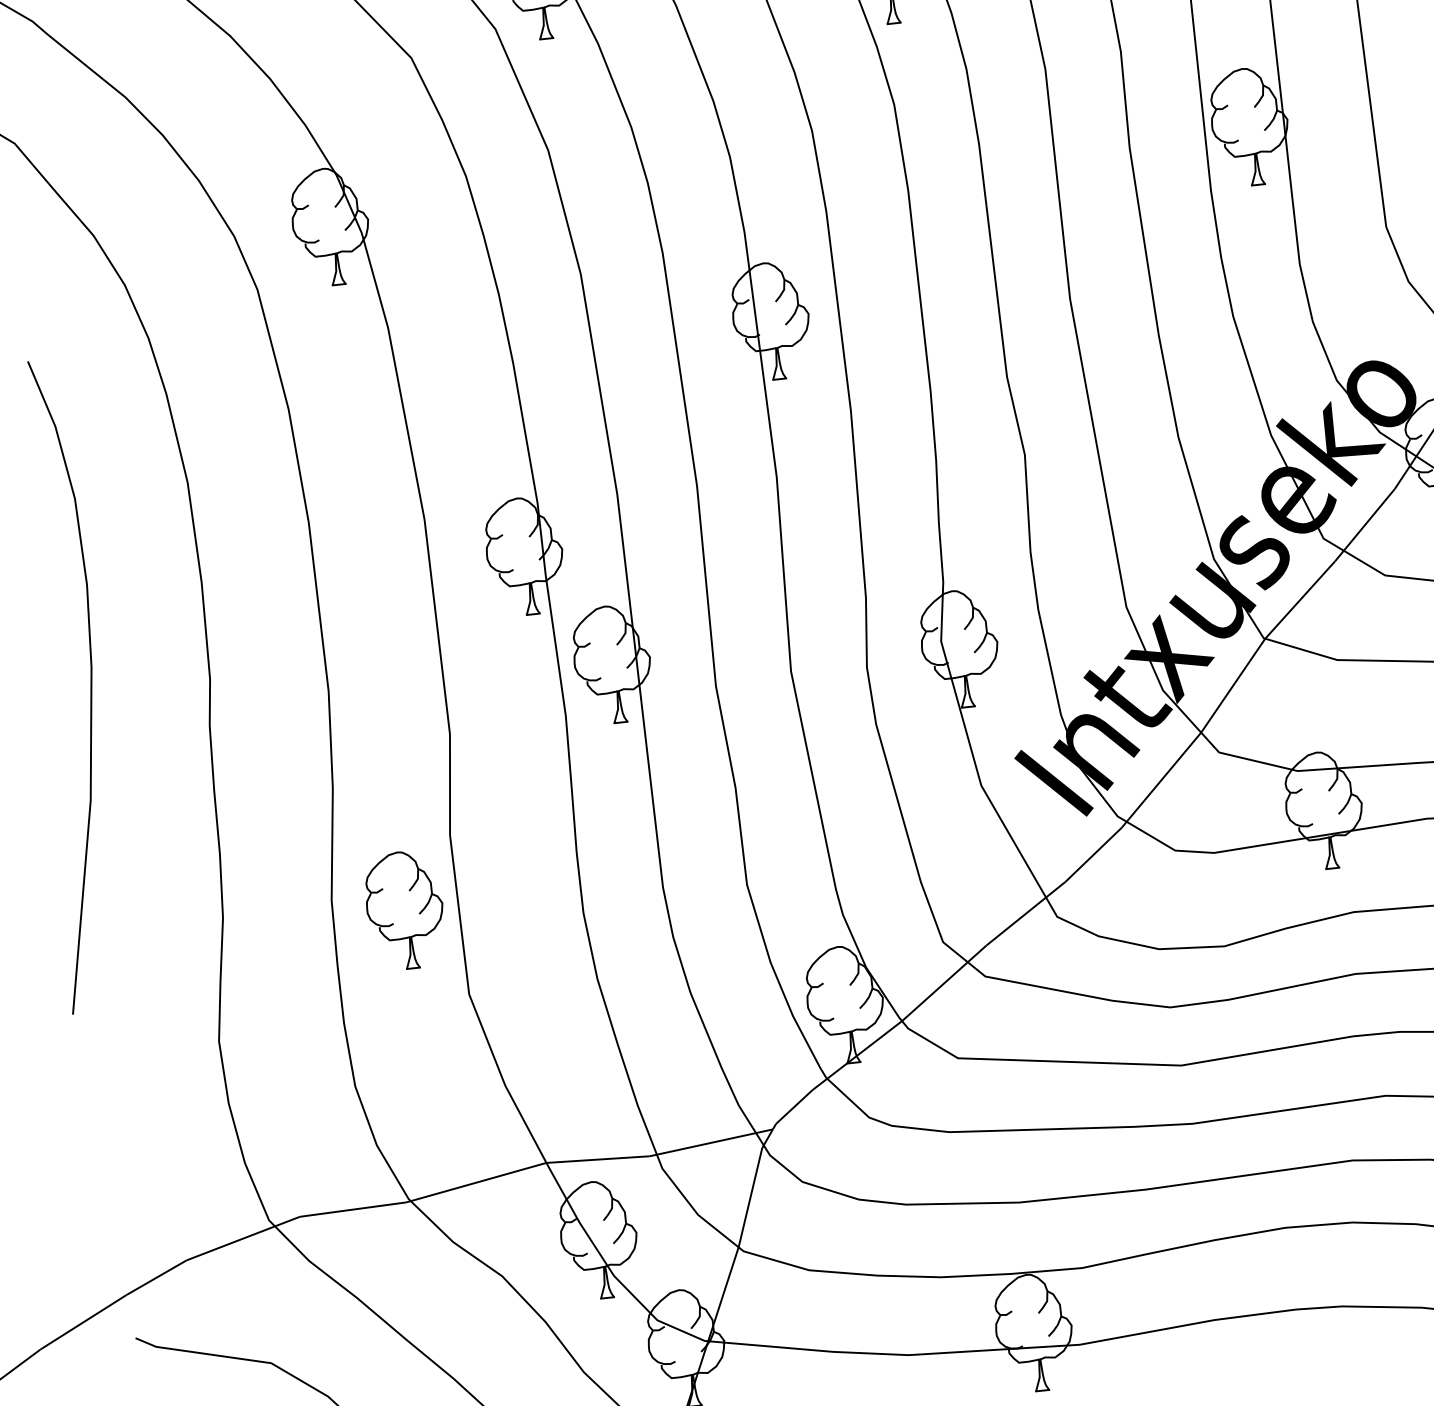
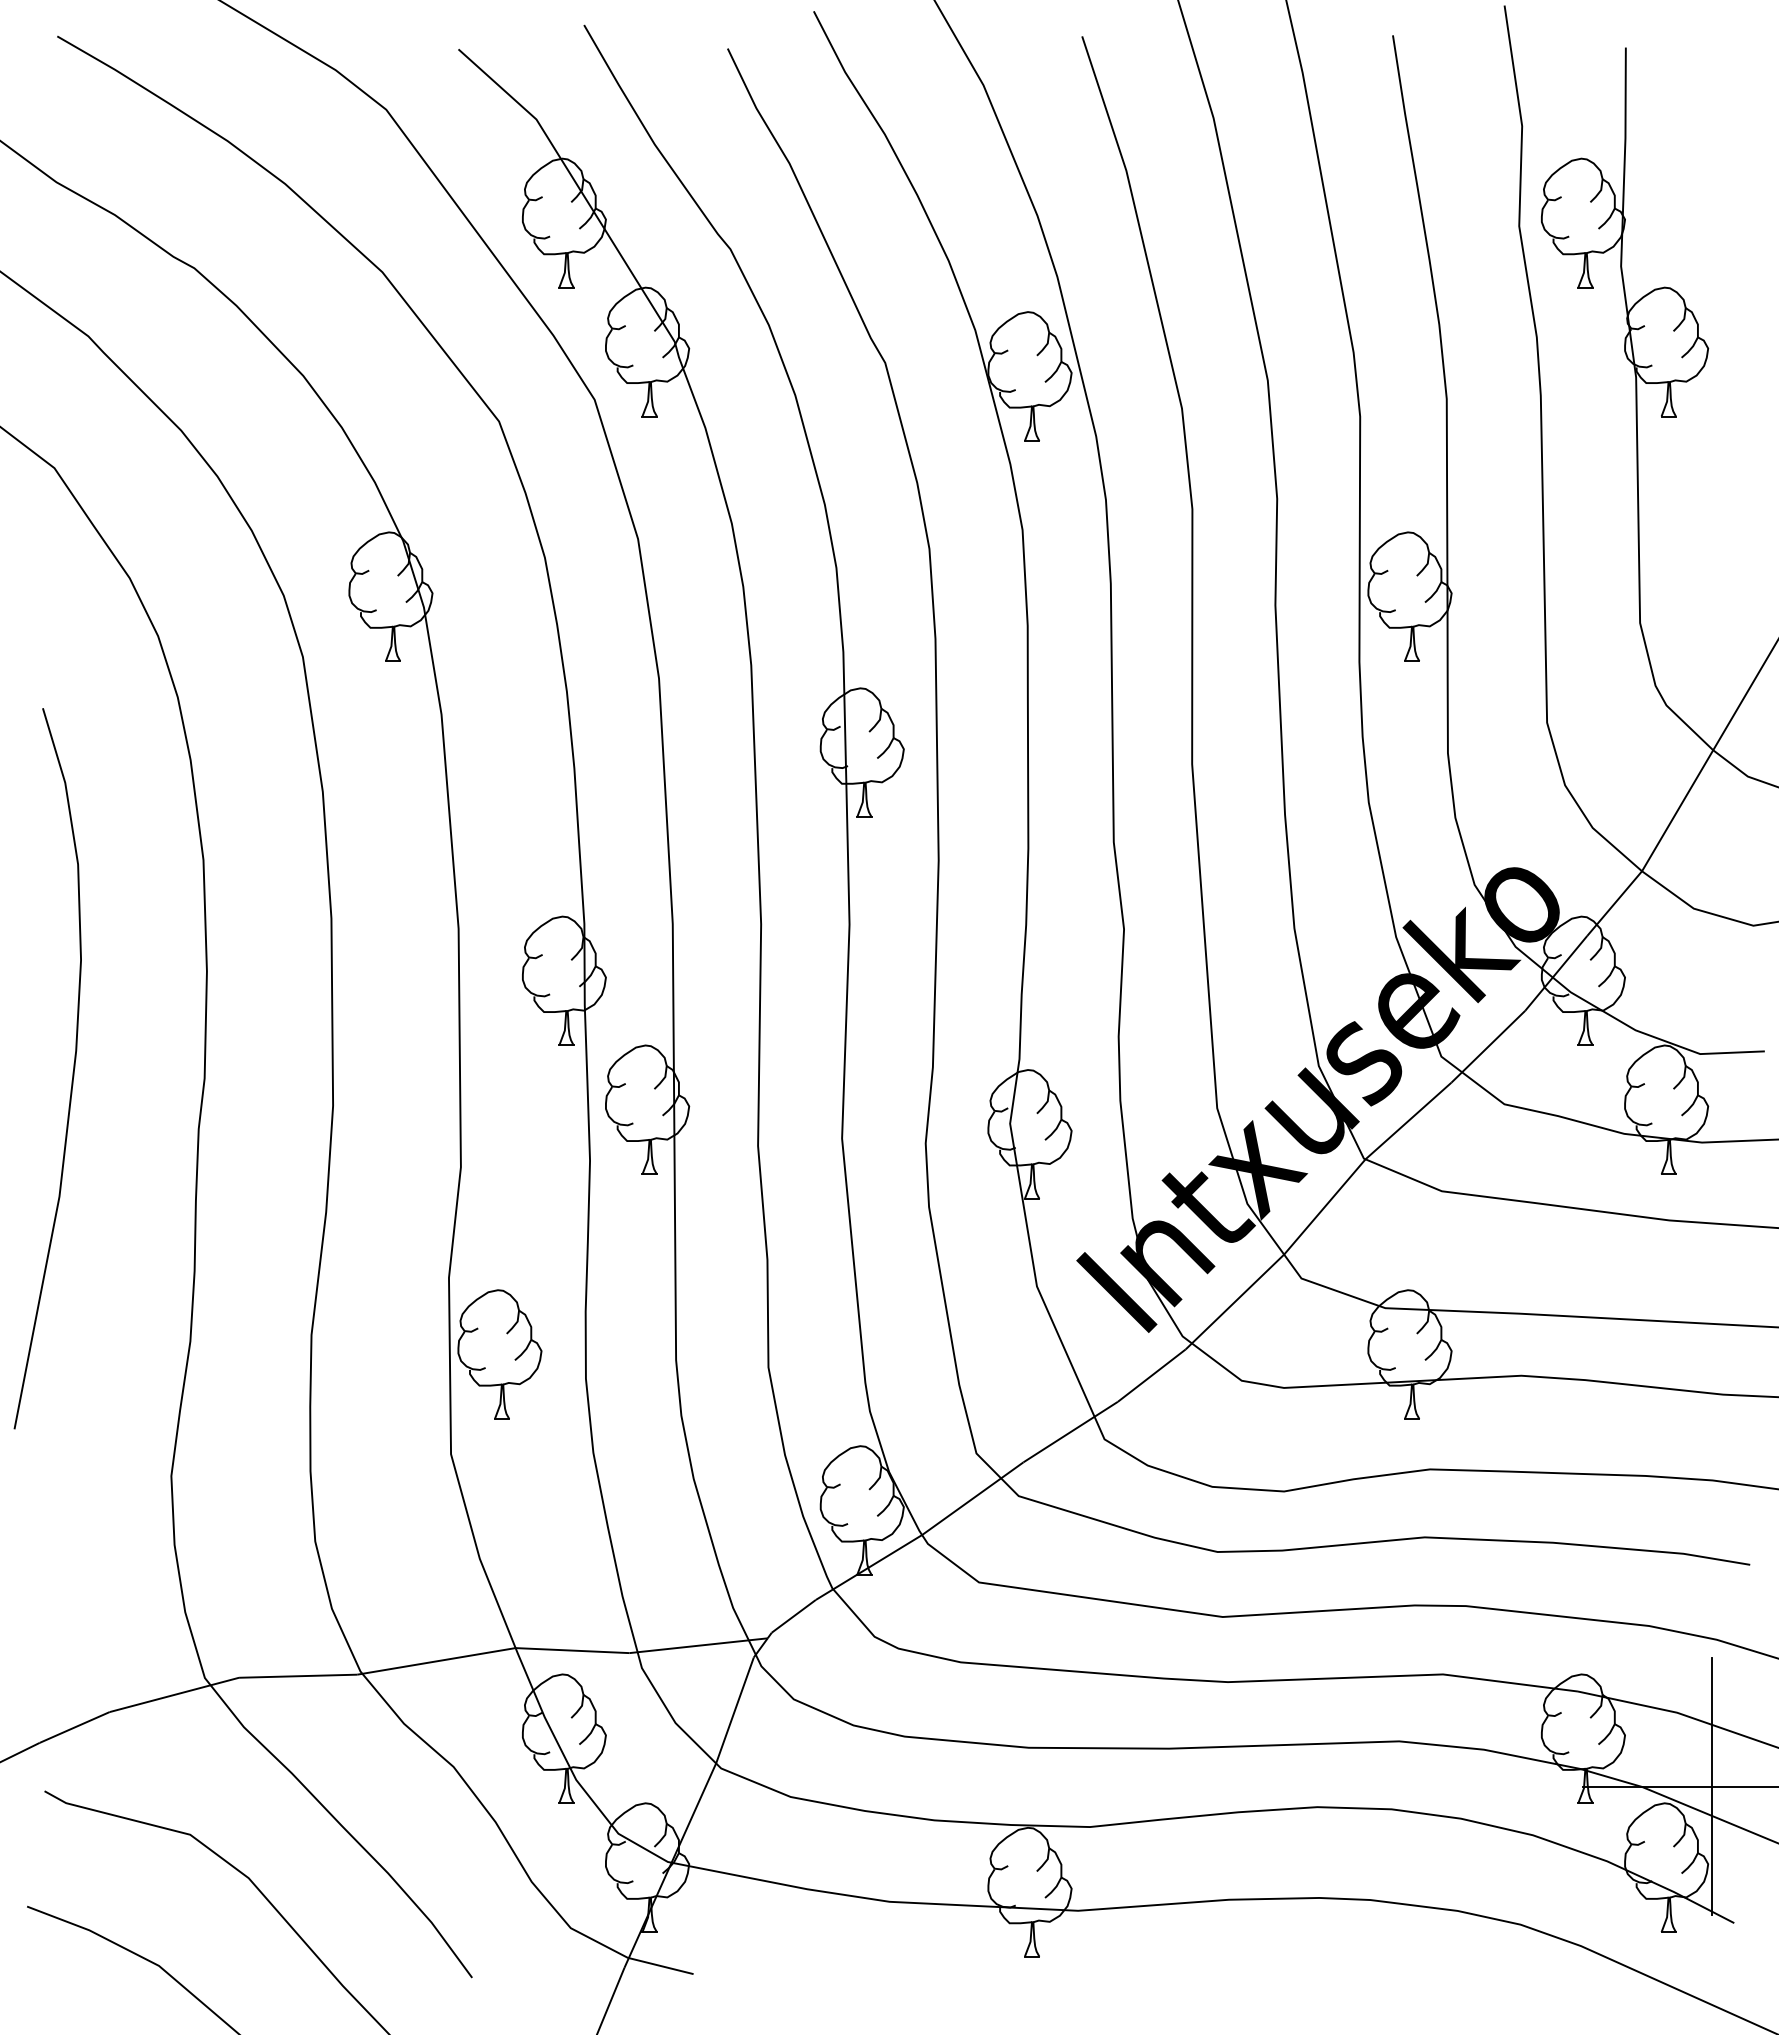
part: (404, 910) -> (499, 1354), moved

